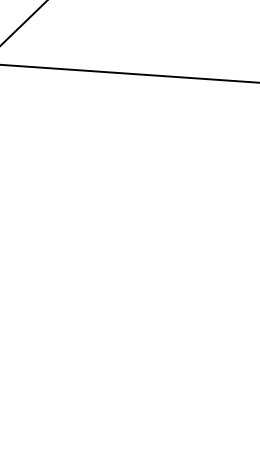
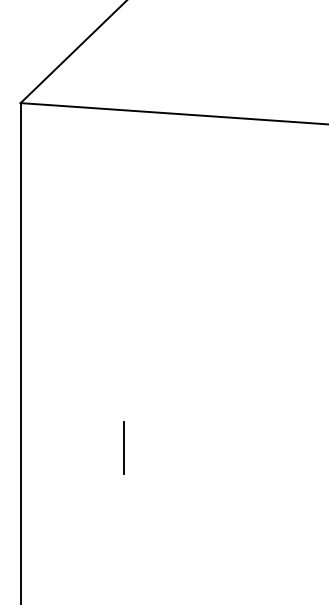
line: (67, 350) -> (123, 447), added

